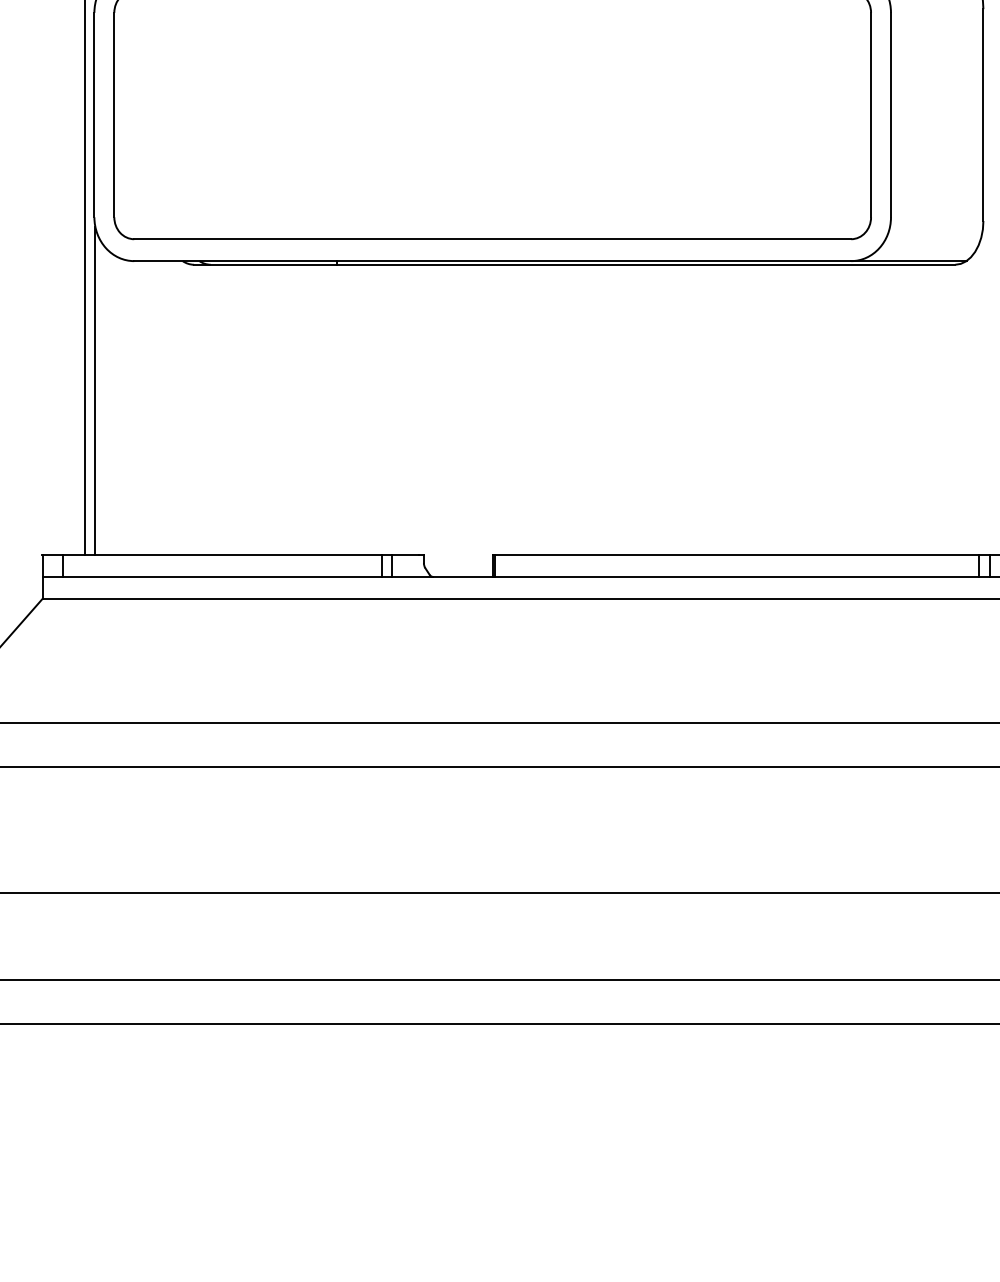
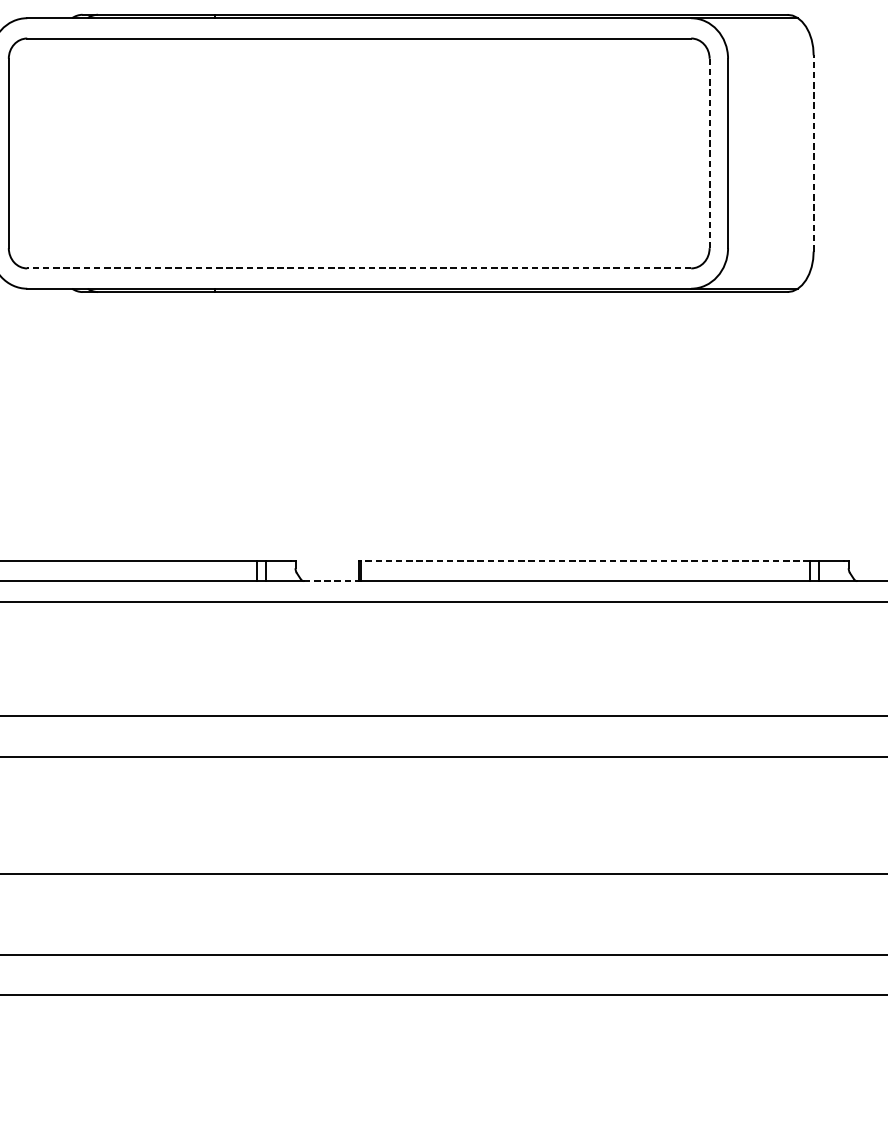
line: (871, 115) -> (710, 153), solid -> dashed
line: (983, 115) -> (813, 153), solid -> dashed
line: (492, 239) -> (359, 268), solid -> dashed
line: (736, 555) -> (584, 561), solid -> dashed
line: (463, 576) -> (332, 580), solid -> dashed

